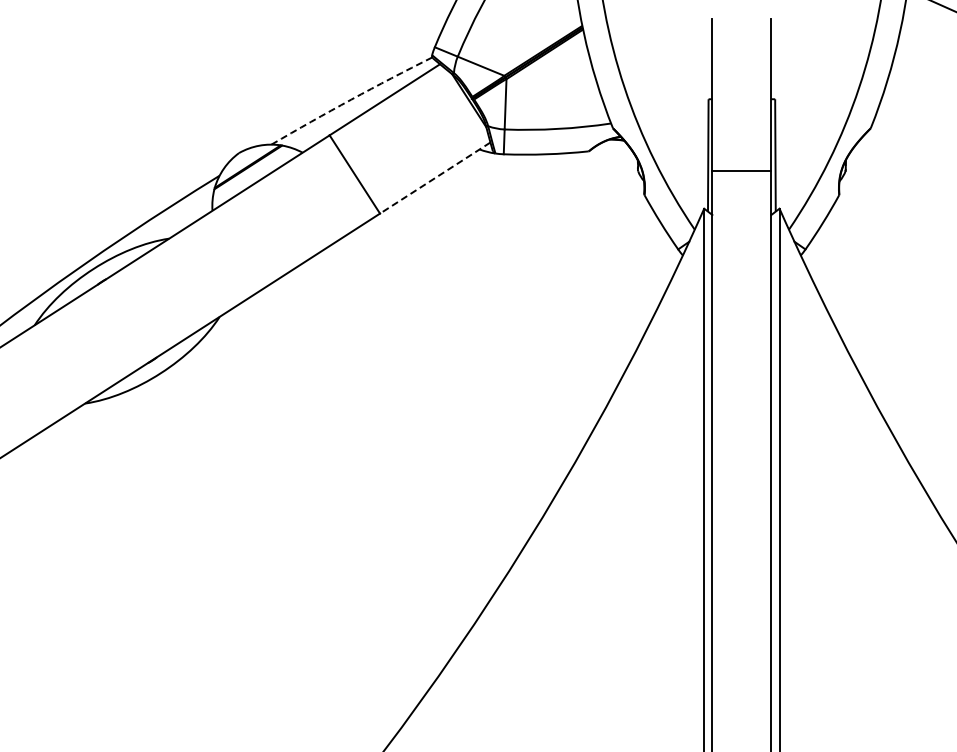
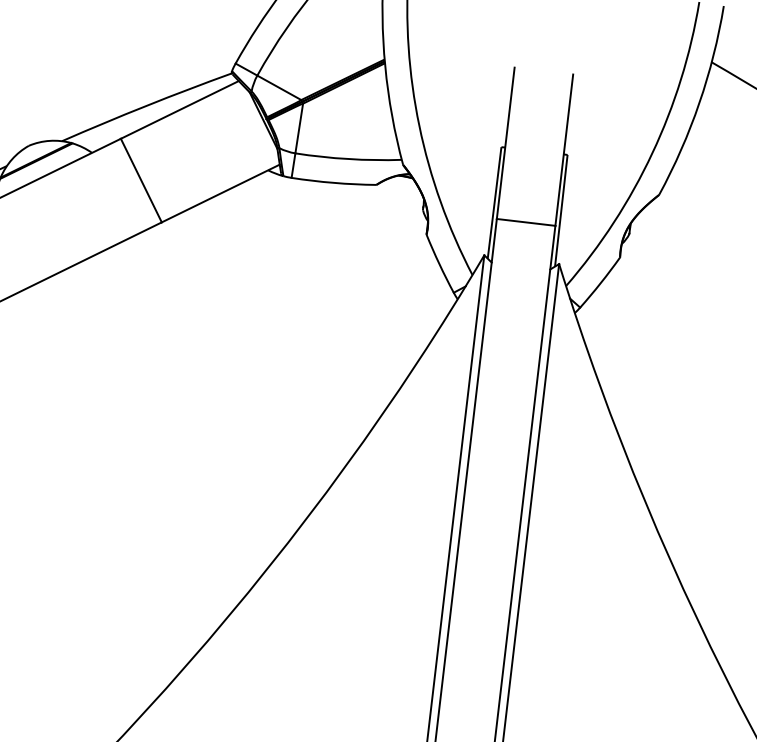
arc: (351, 99) -> (146, 105), dashed -> solid
line: (435, 178) -> (220, 193), dashed -> solid

